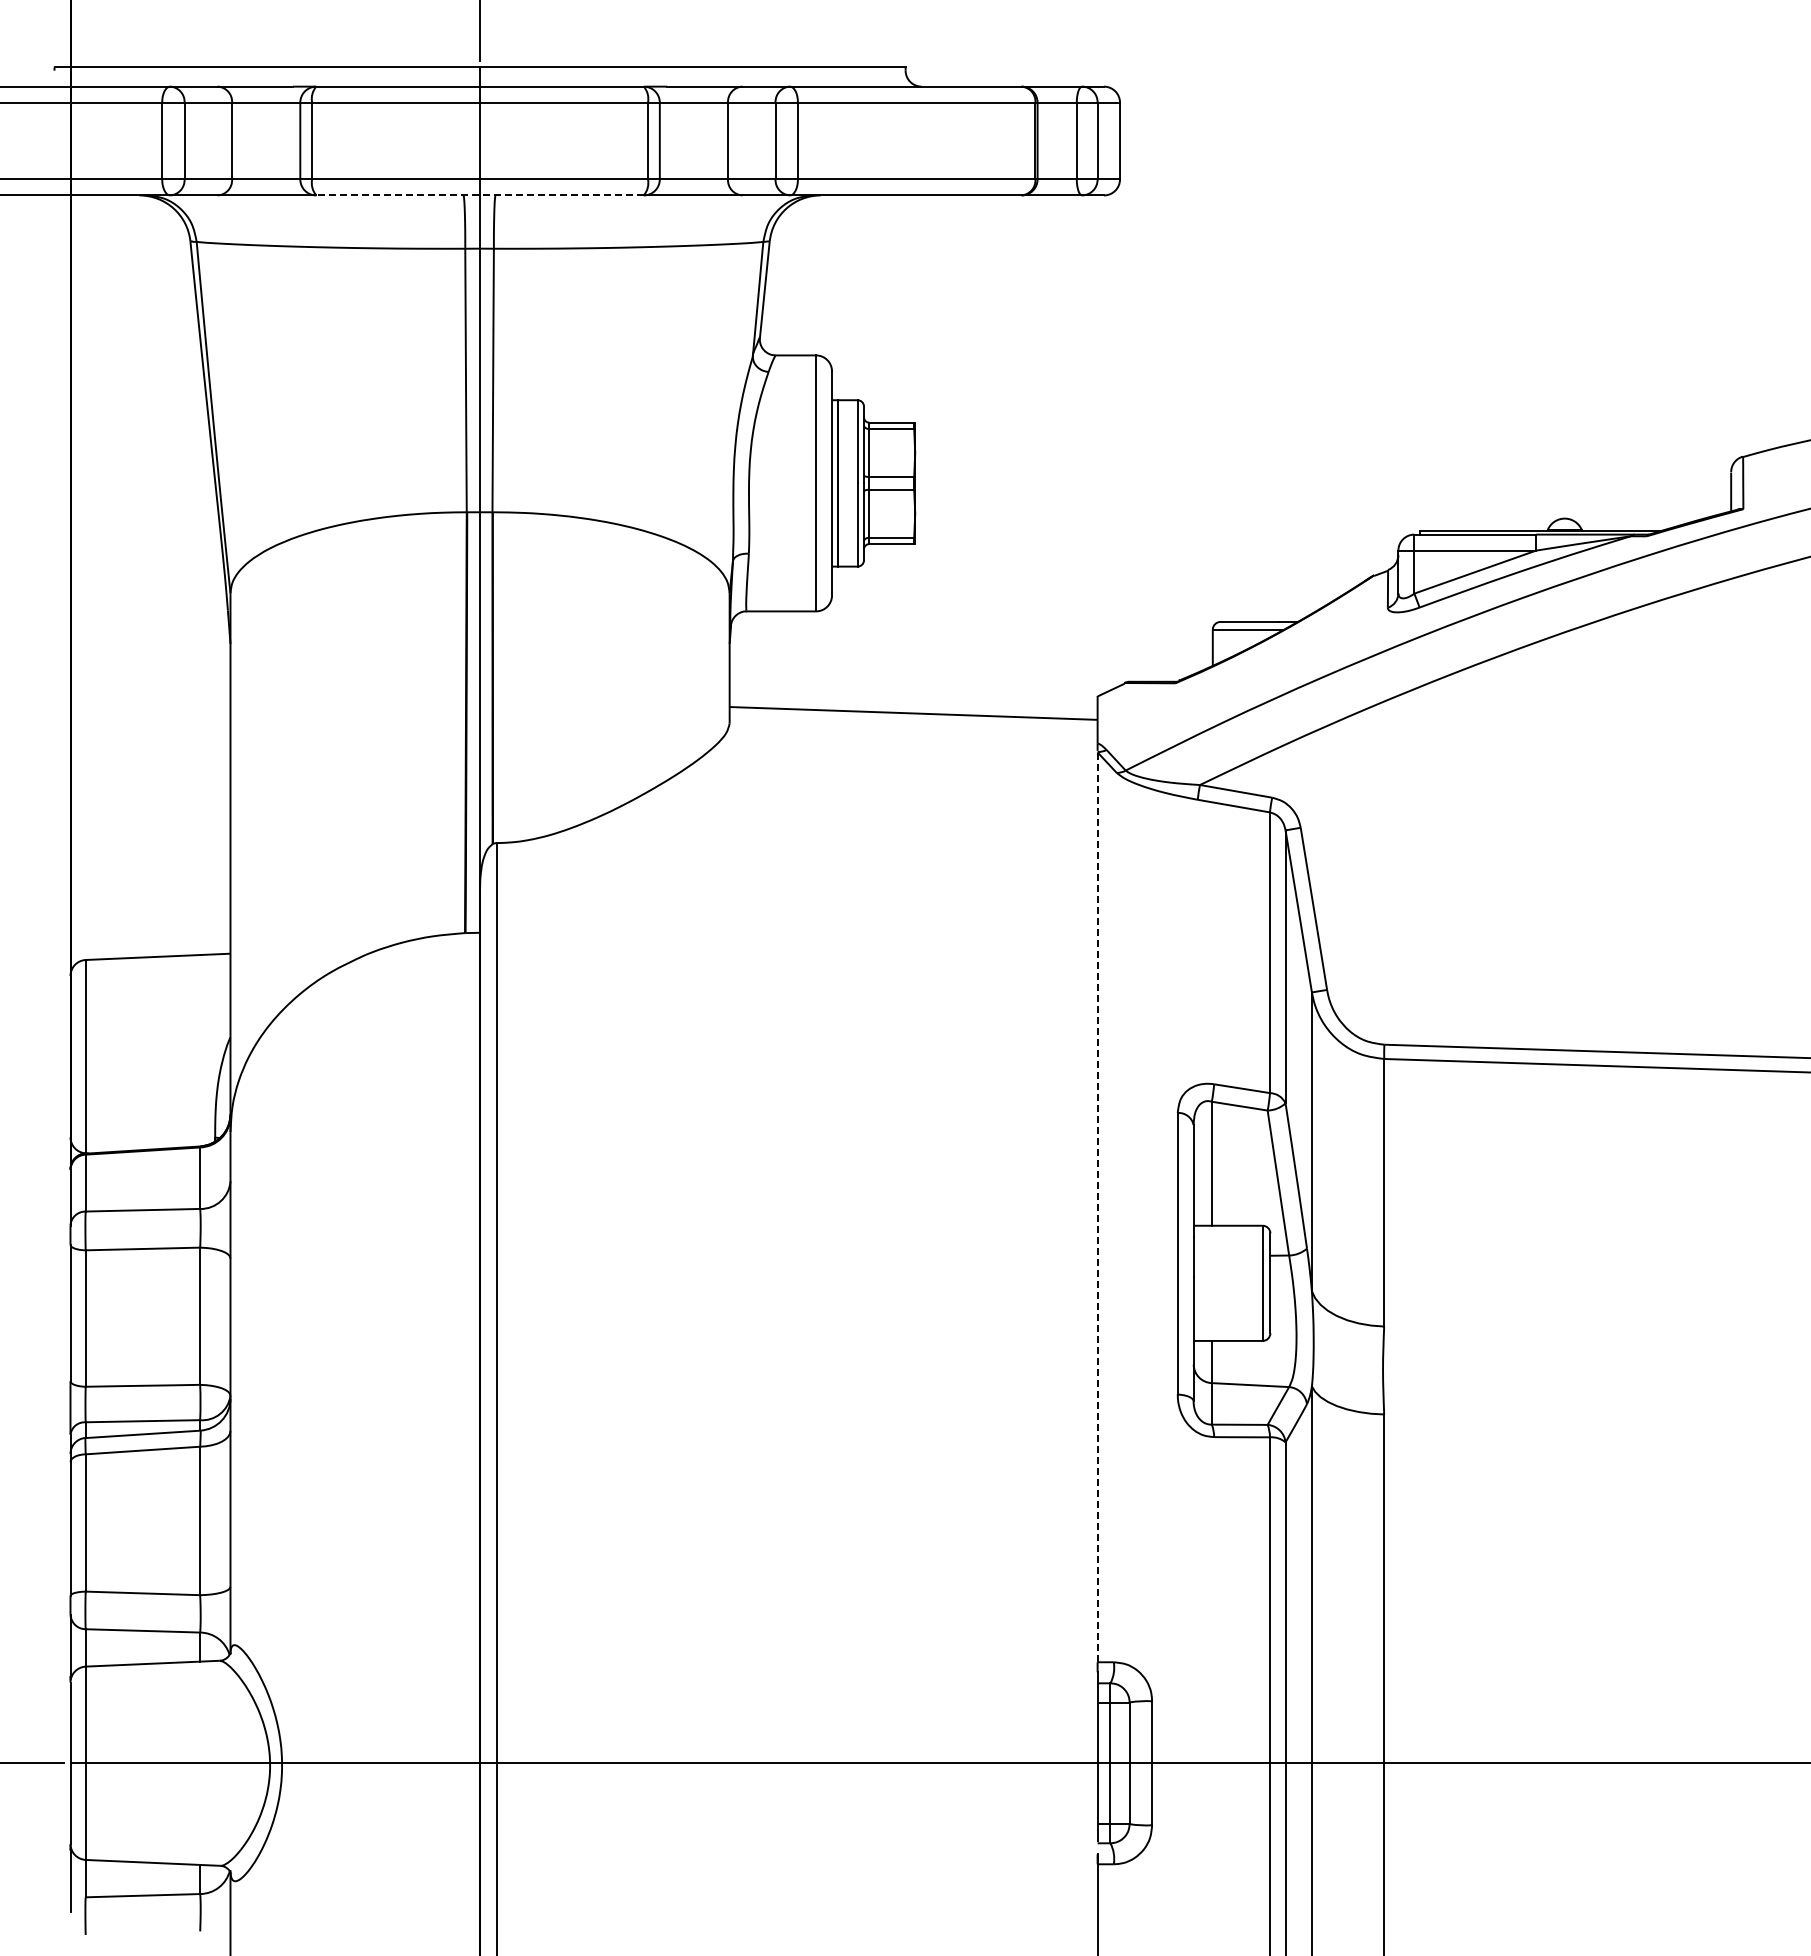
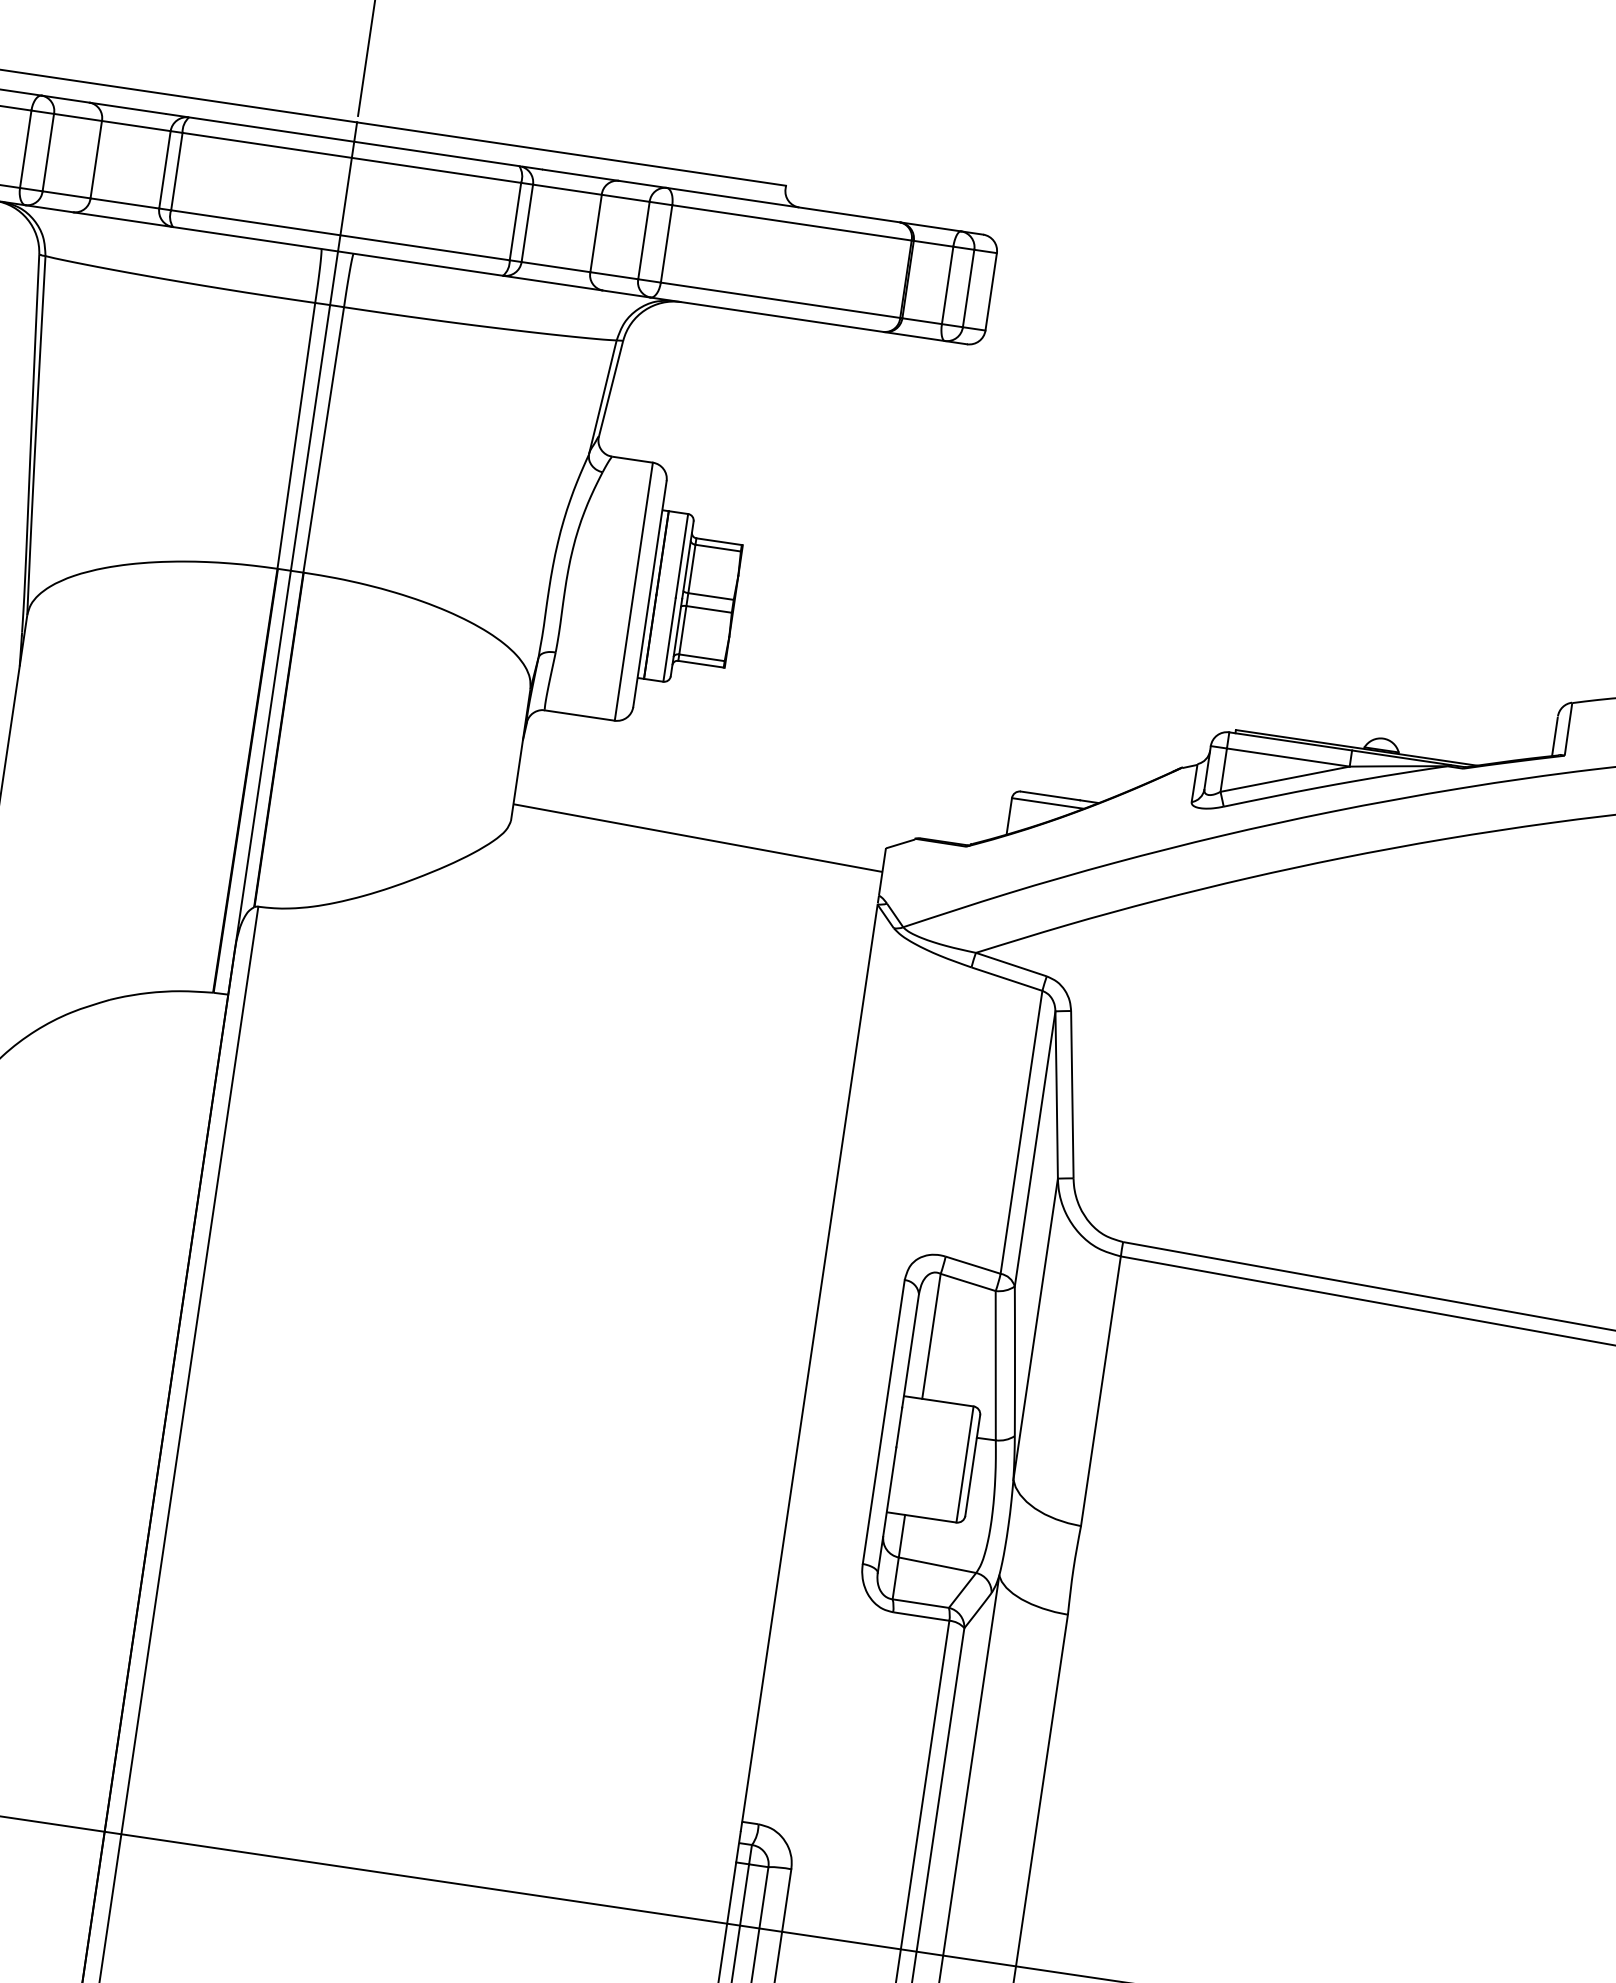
line: (480, 195) -> (338, 251), dashed -> solid
line: (1097, 1207) -> (809, 1363), dashed -> solid

